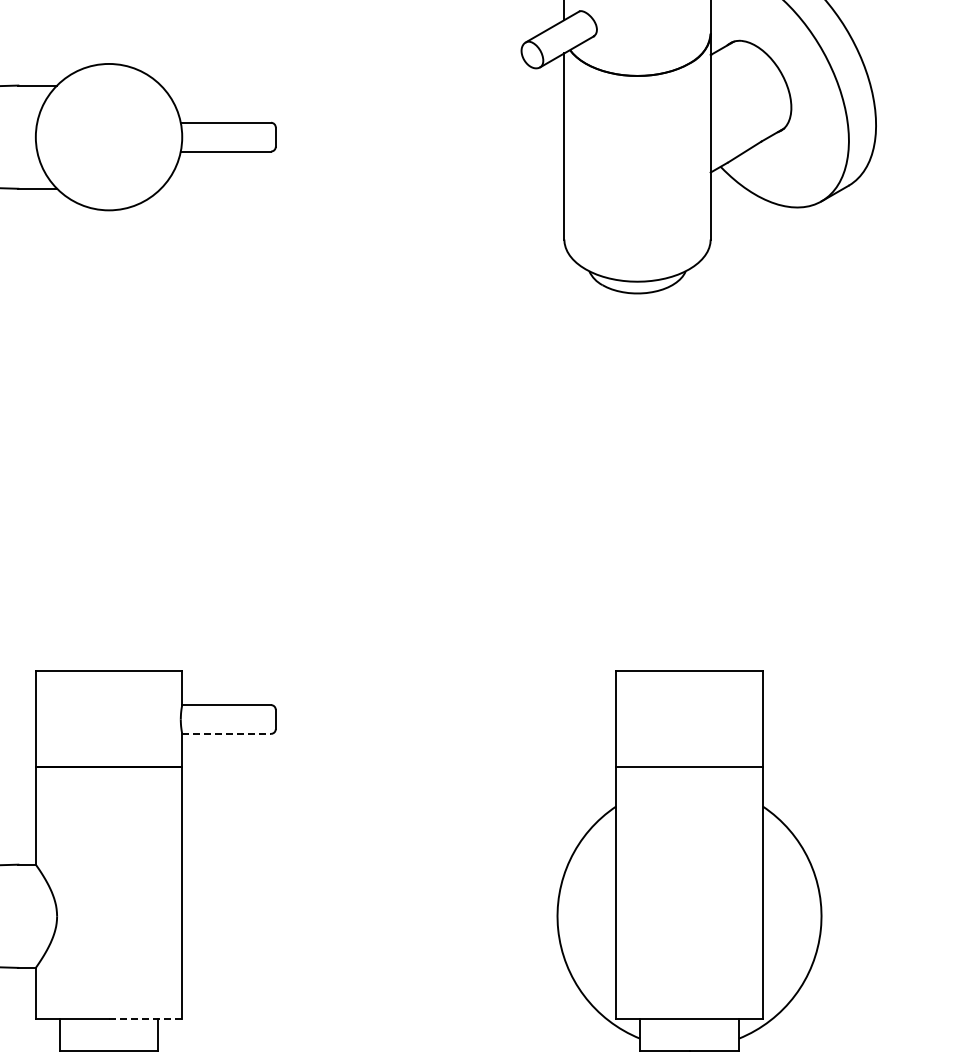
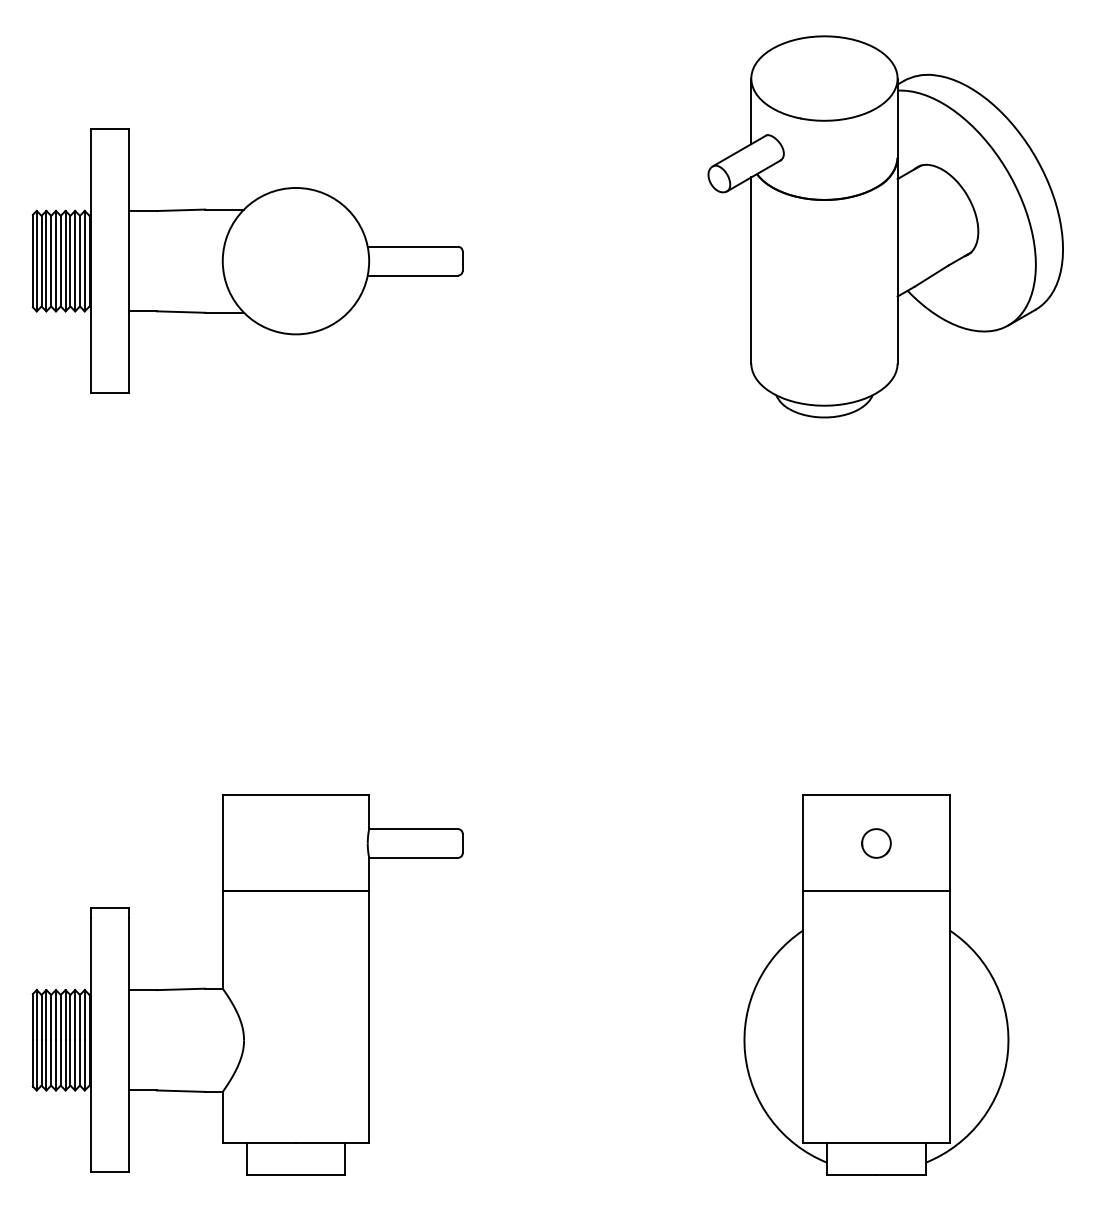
circle: (689, 719) -> (876, 843), added
line: (227, 733) -> (414, 857), dashed -> solid
line: (145, 1019) -> (332, 1143), dashed -> solid

